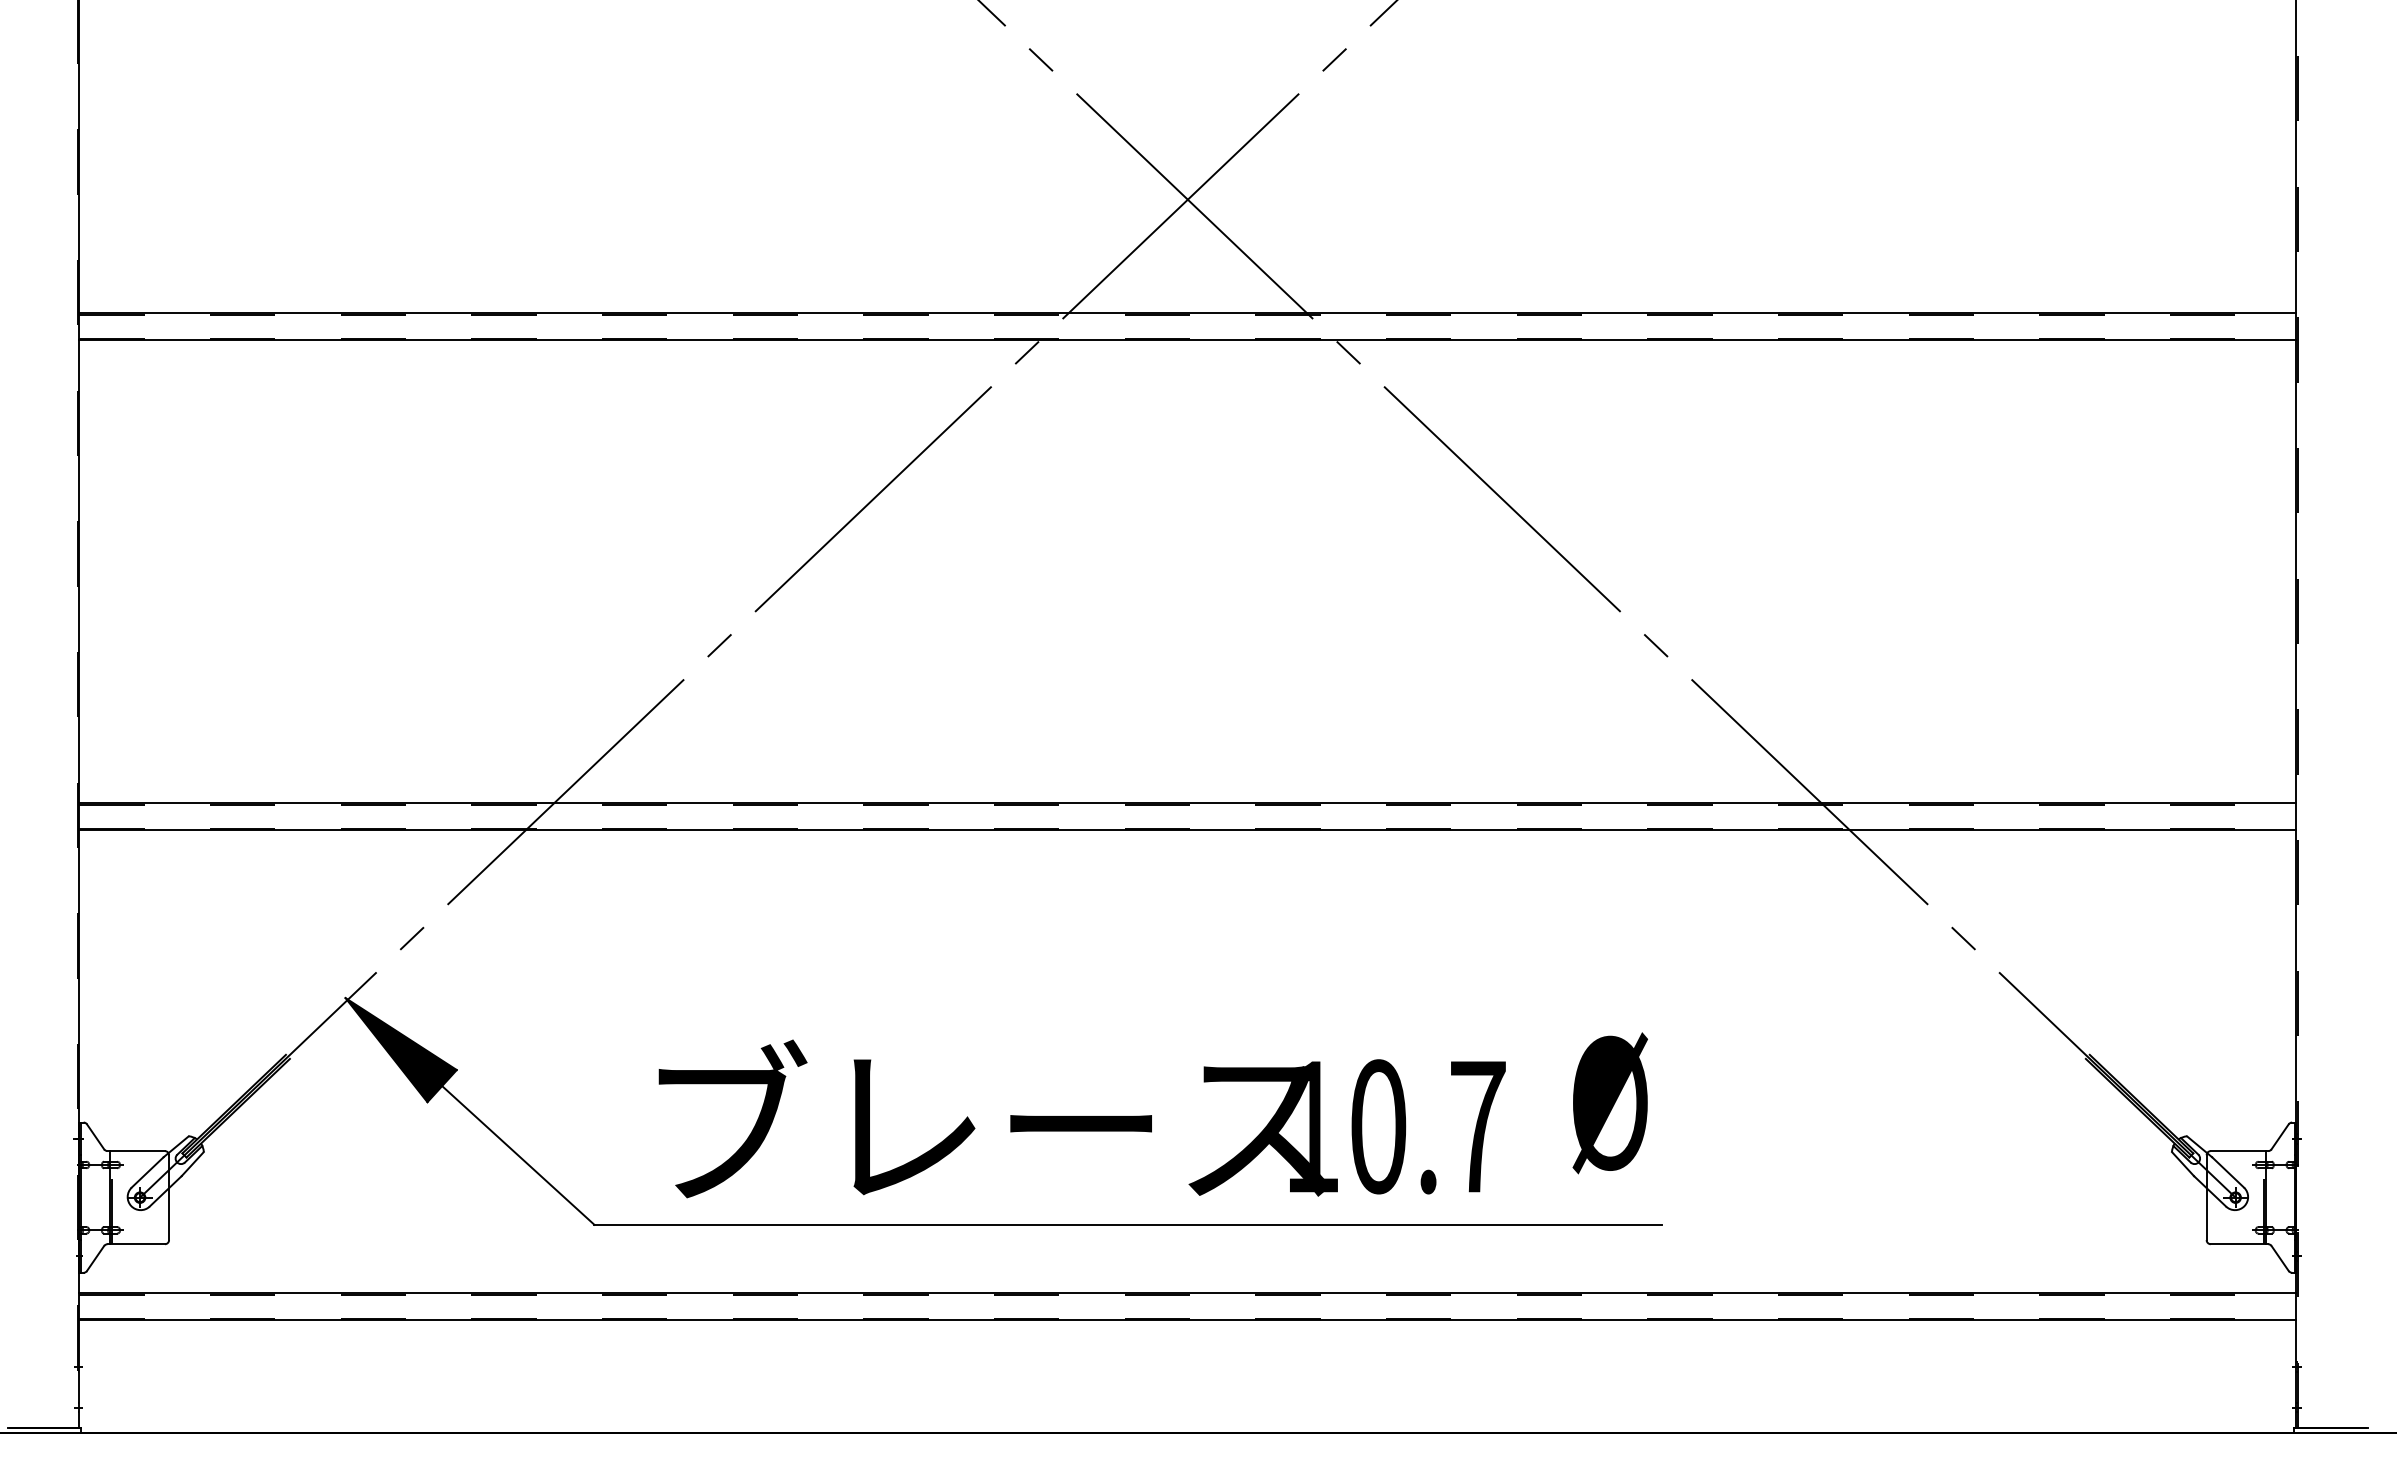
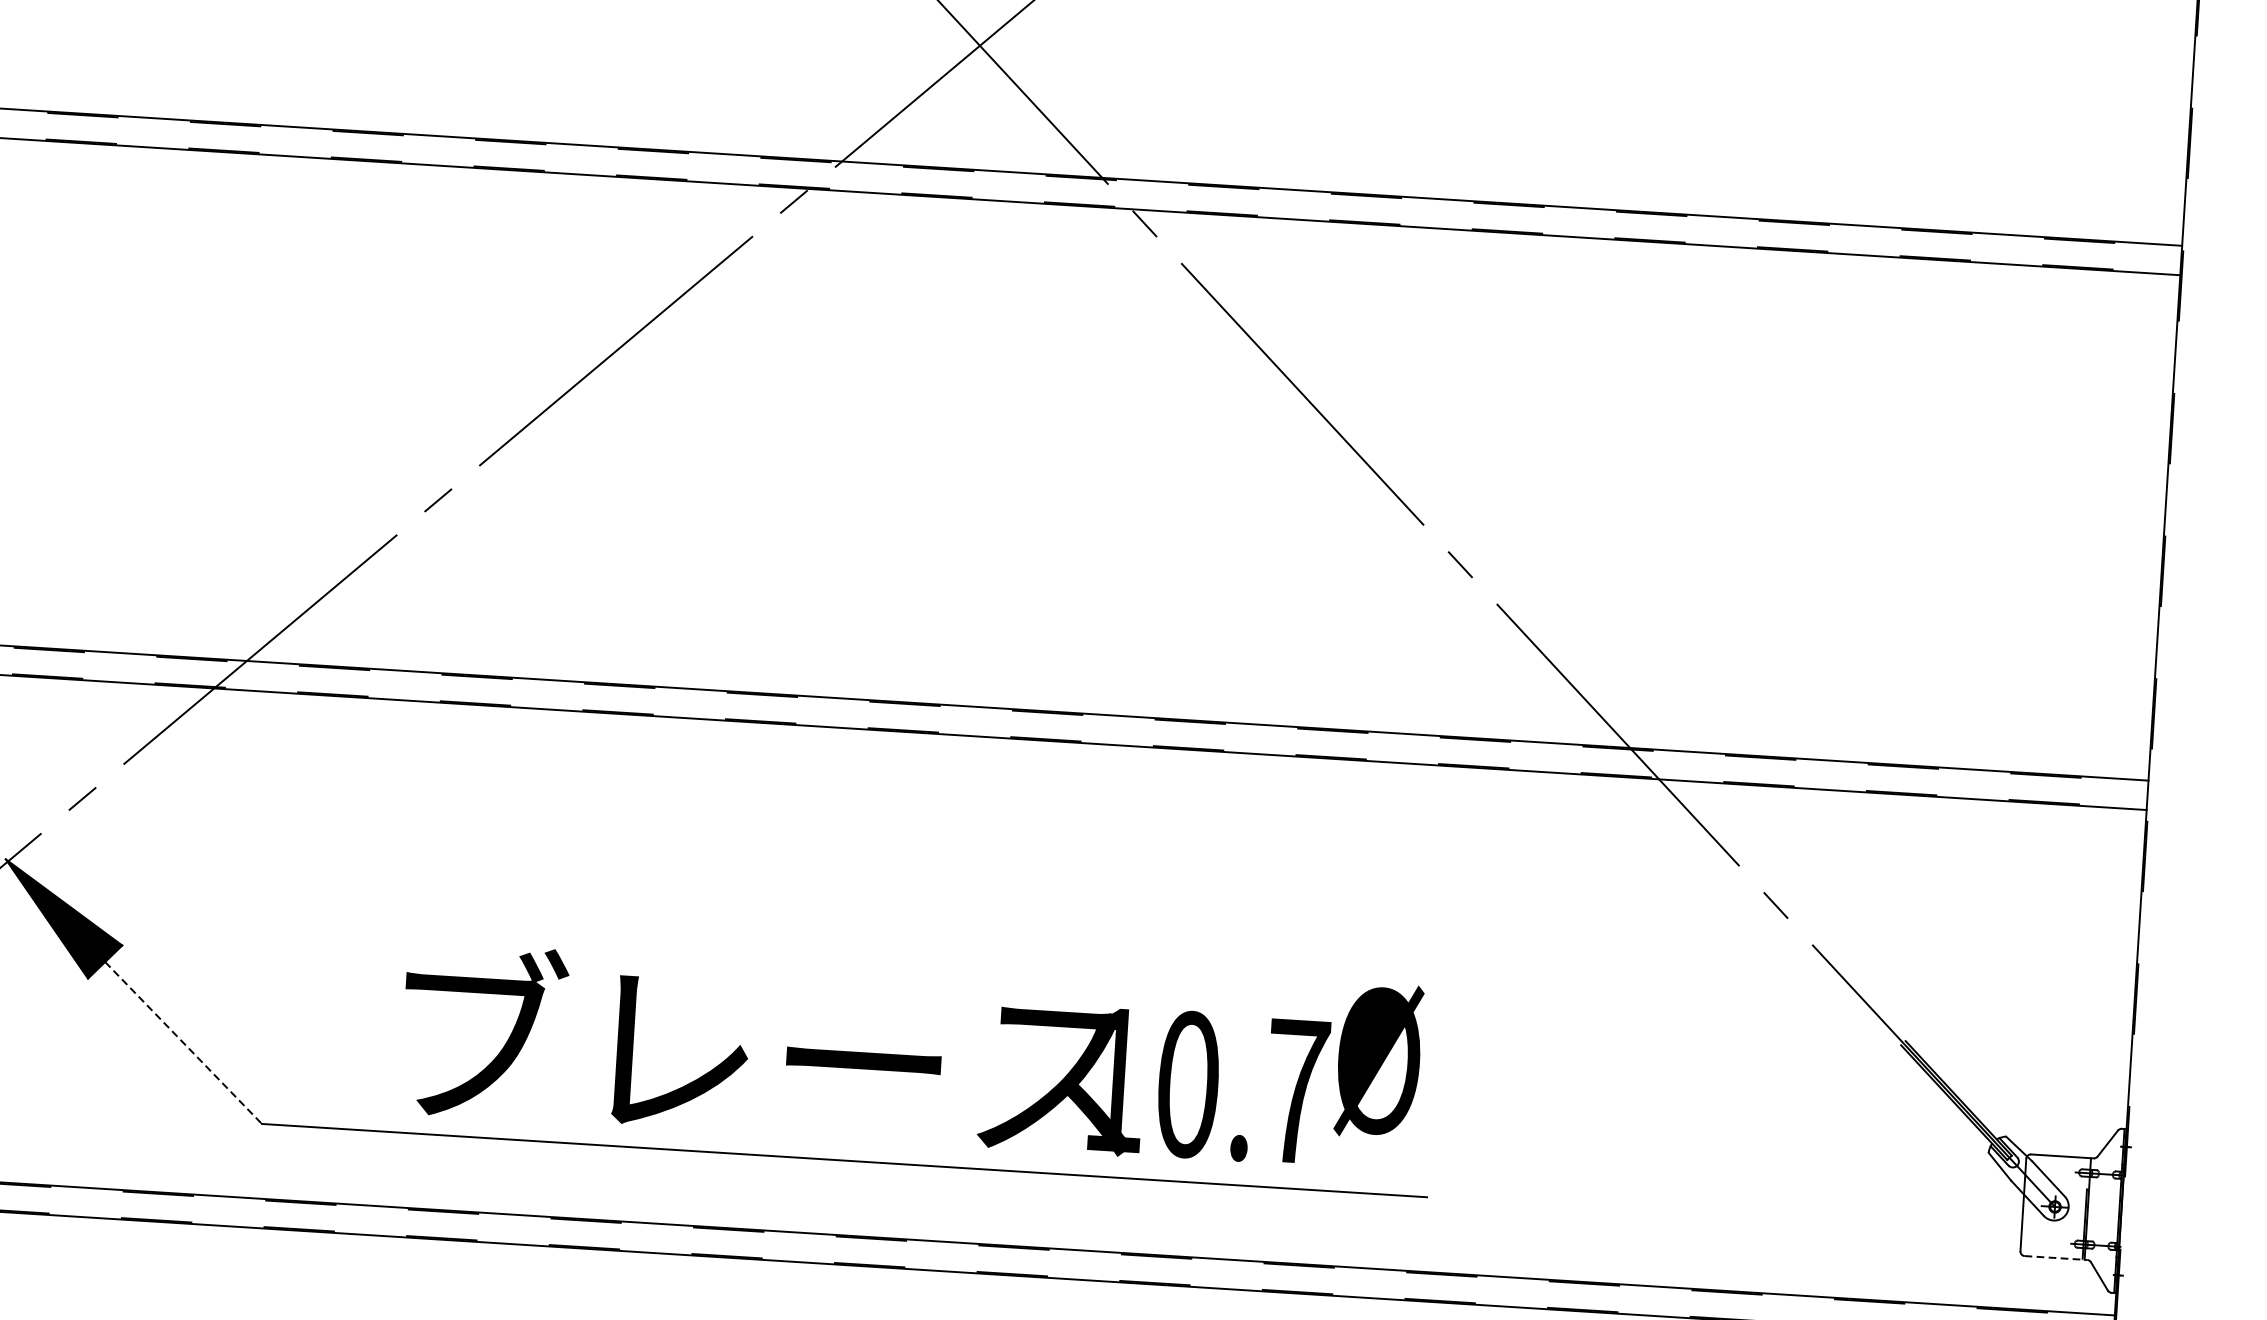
text: (1081, 1118) -> (864, 1055), moved
line: (518, 1155) -> (183, 1043), solid -> dashed
line: (2239, 1244) -> (2056, 1258), solid -> dashed

